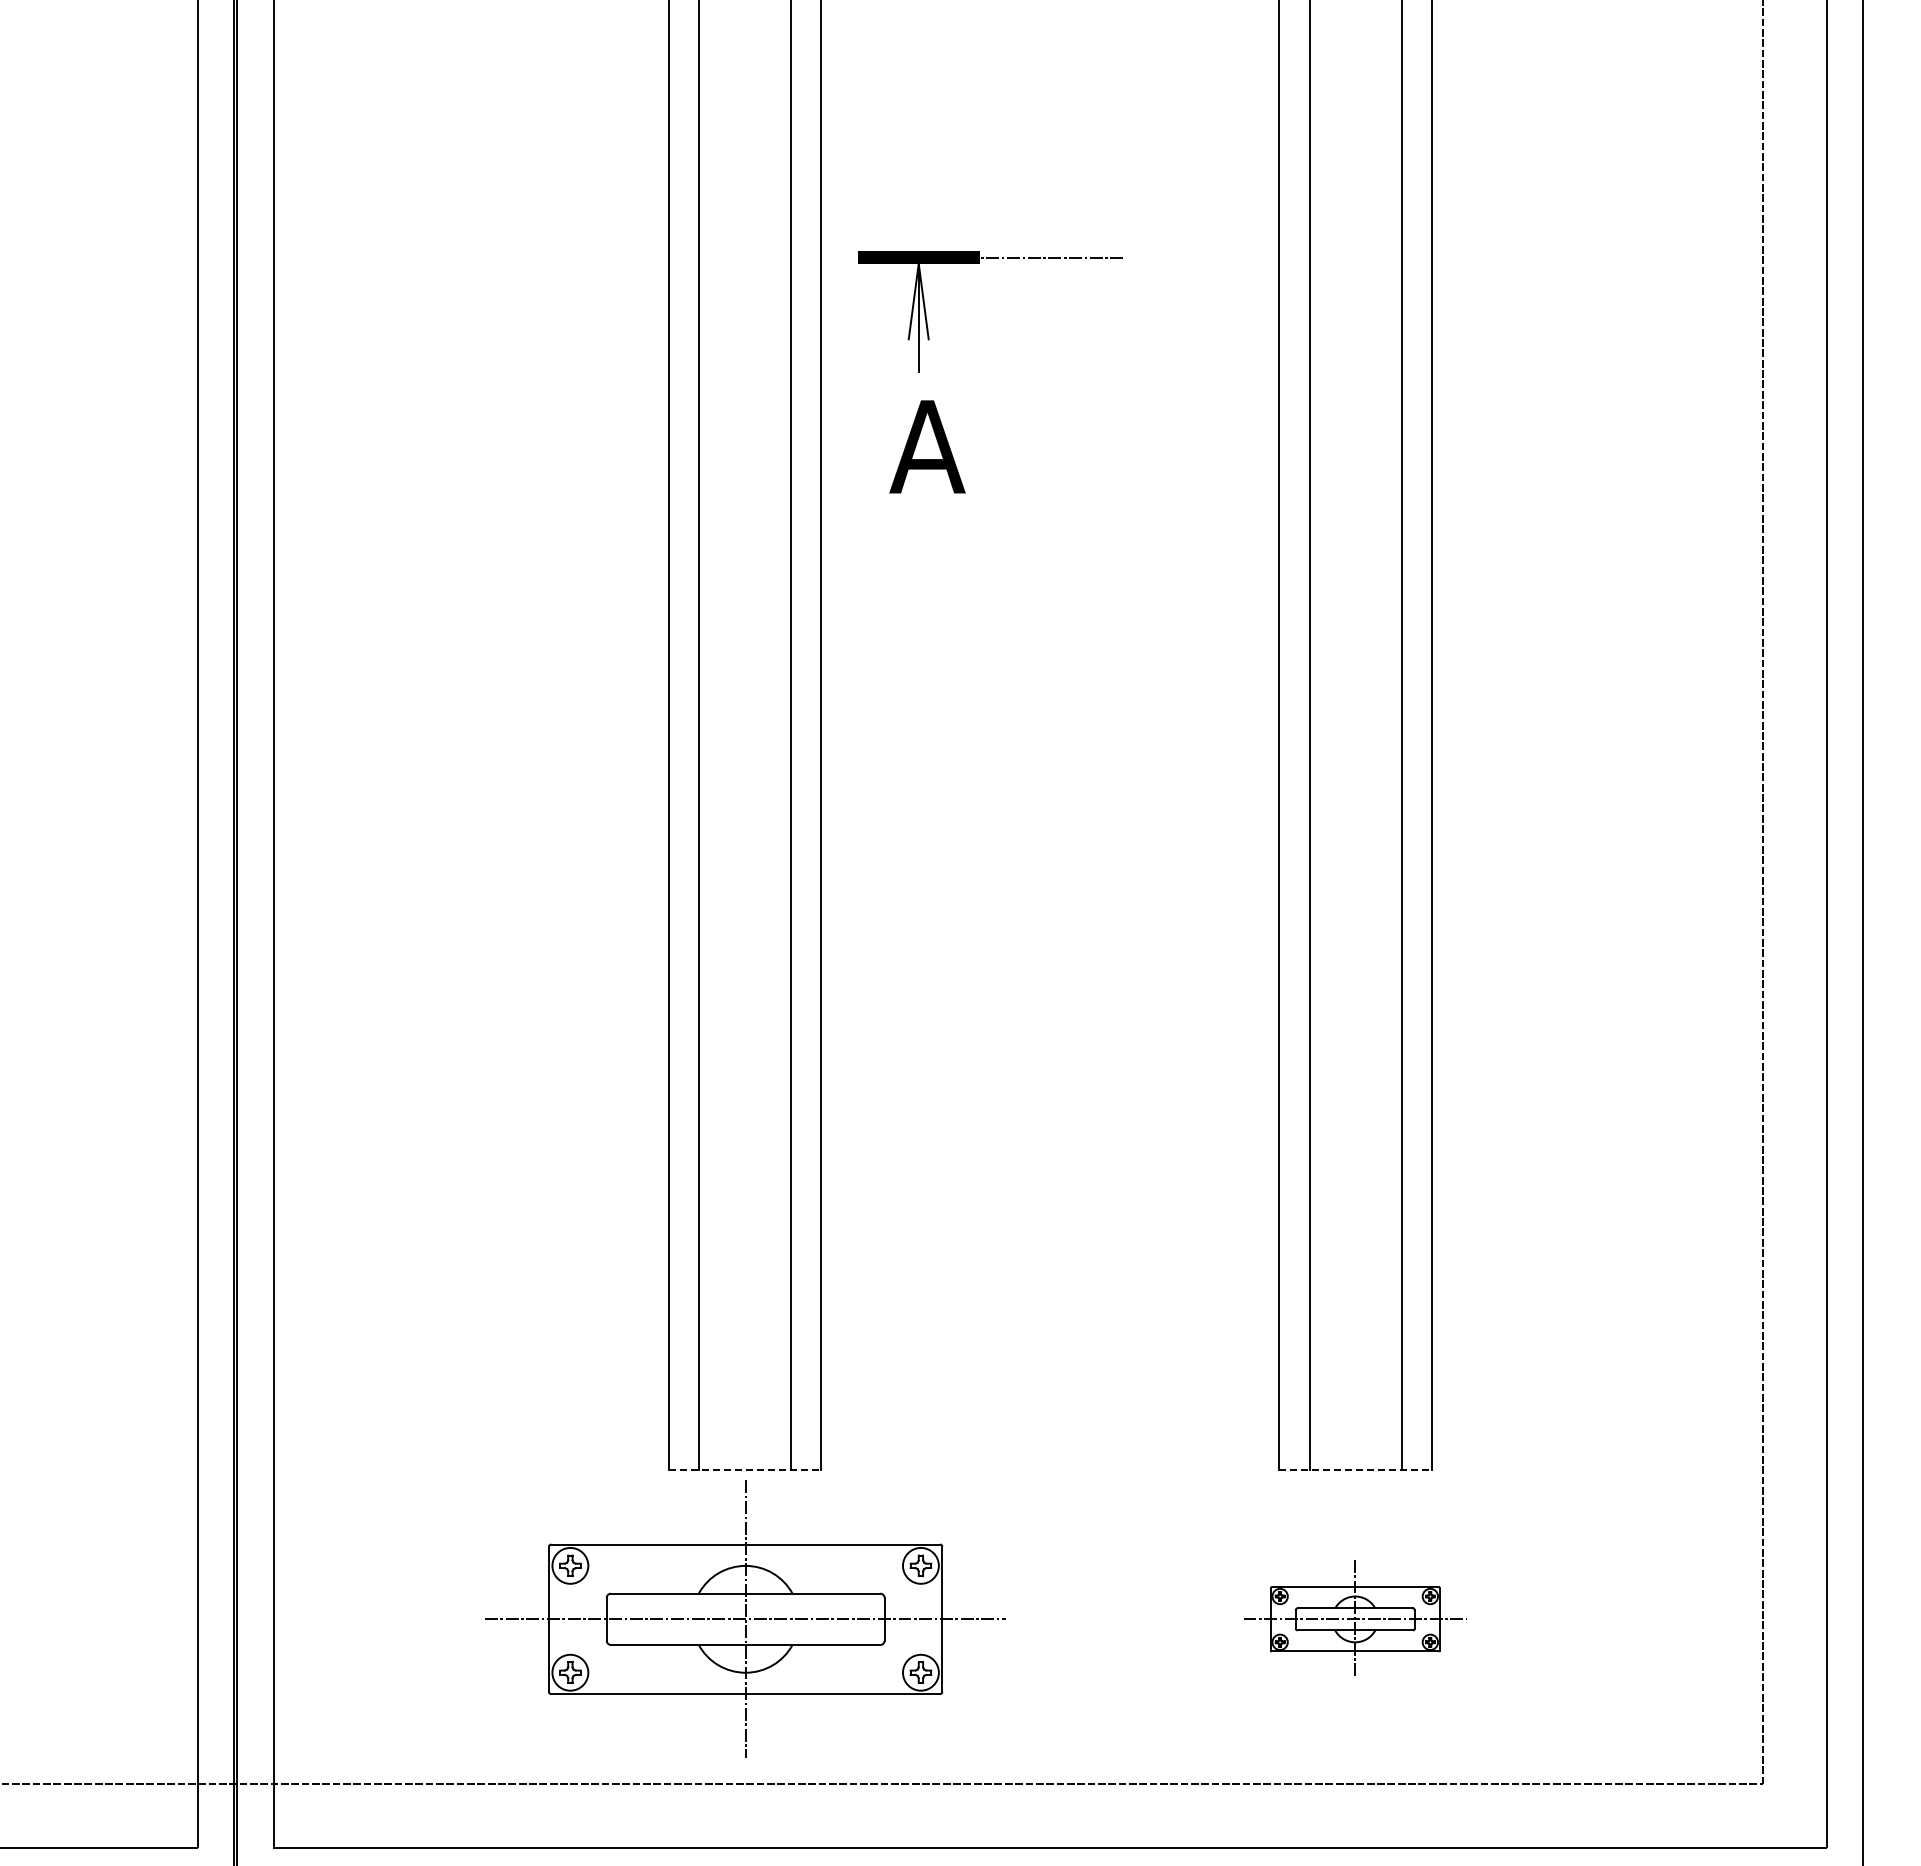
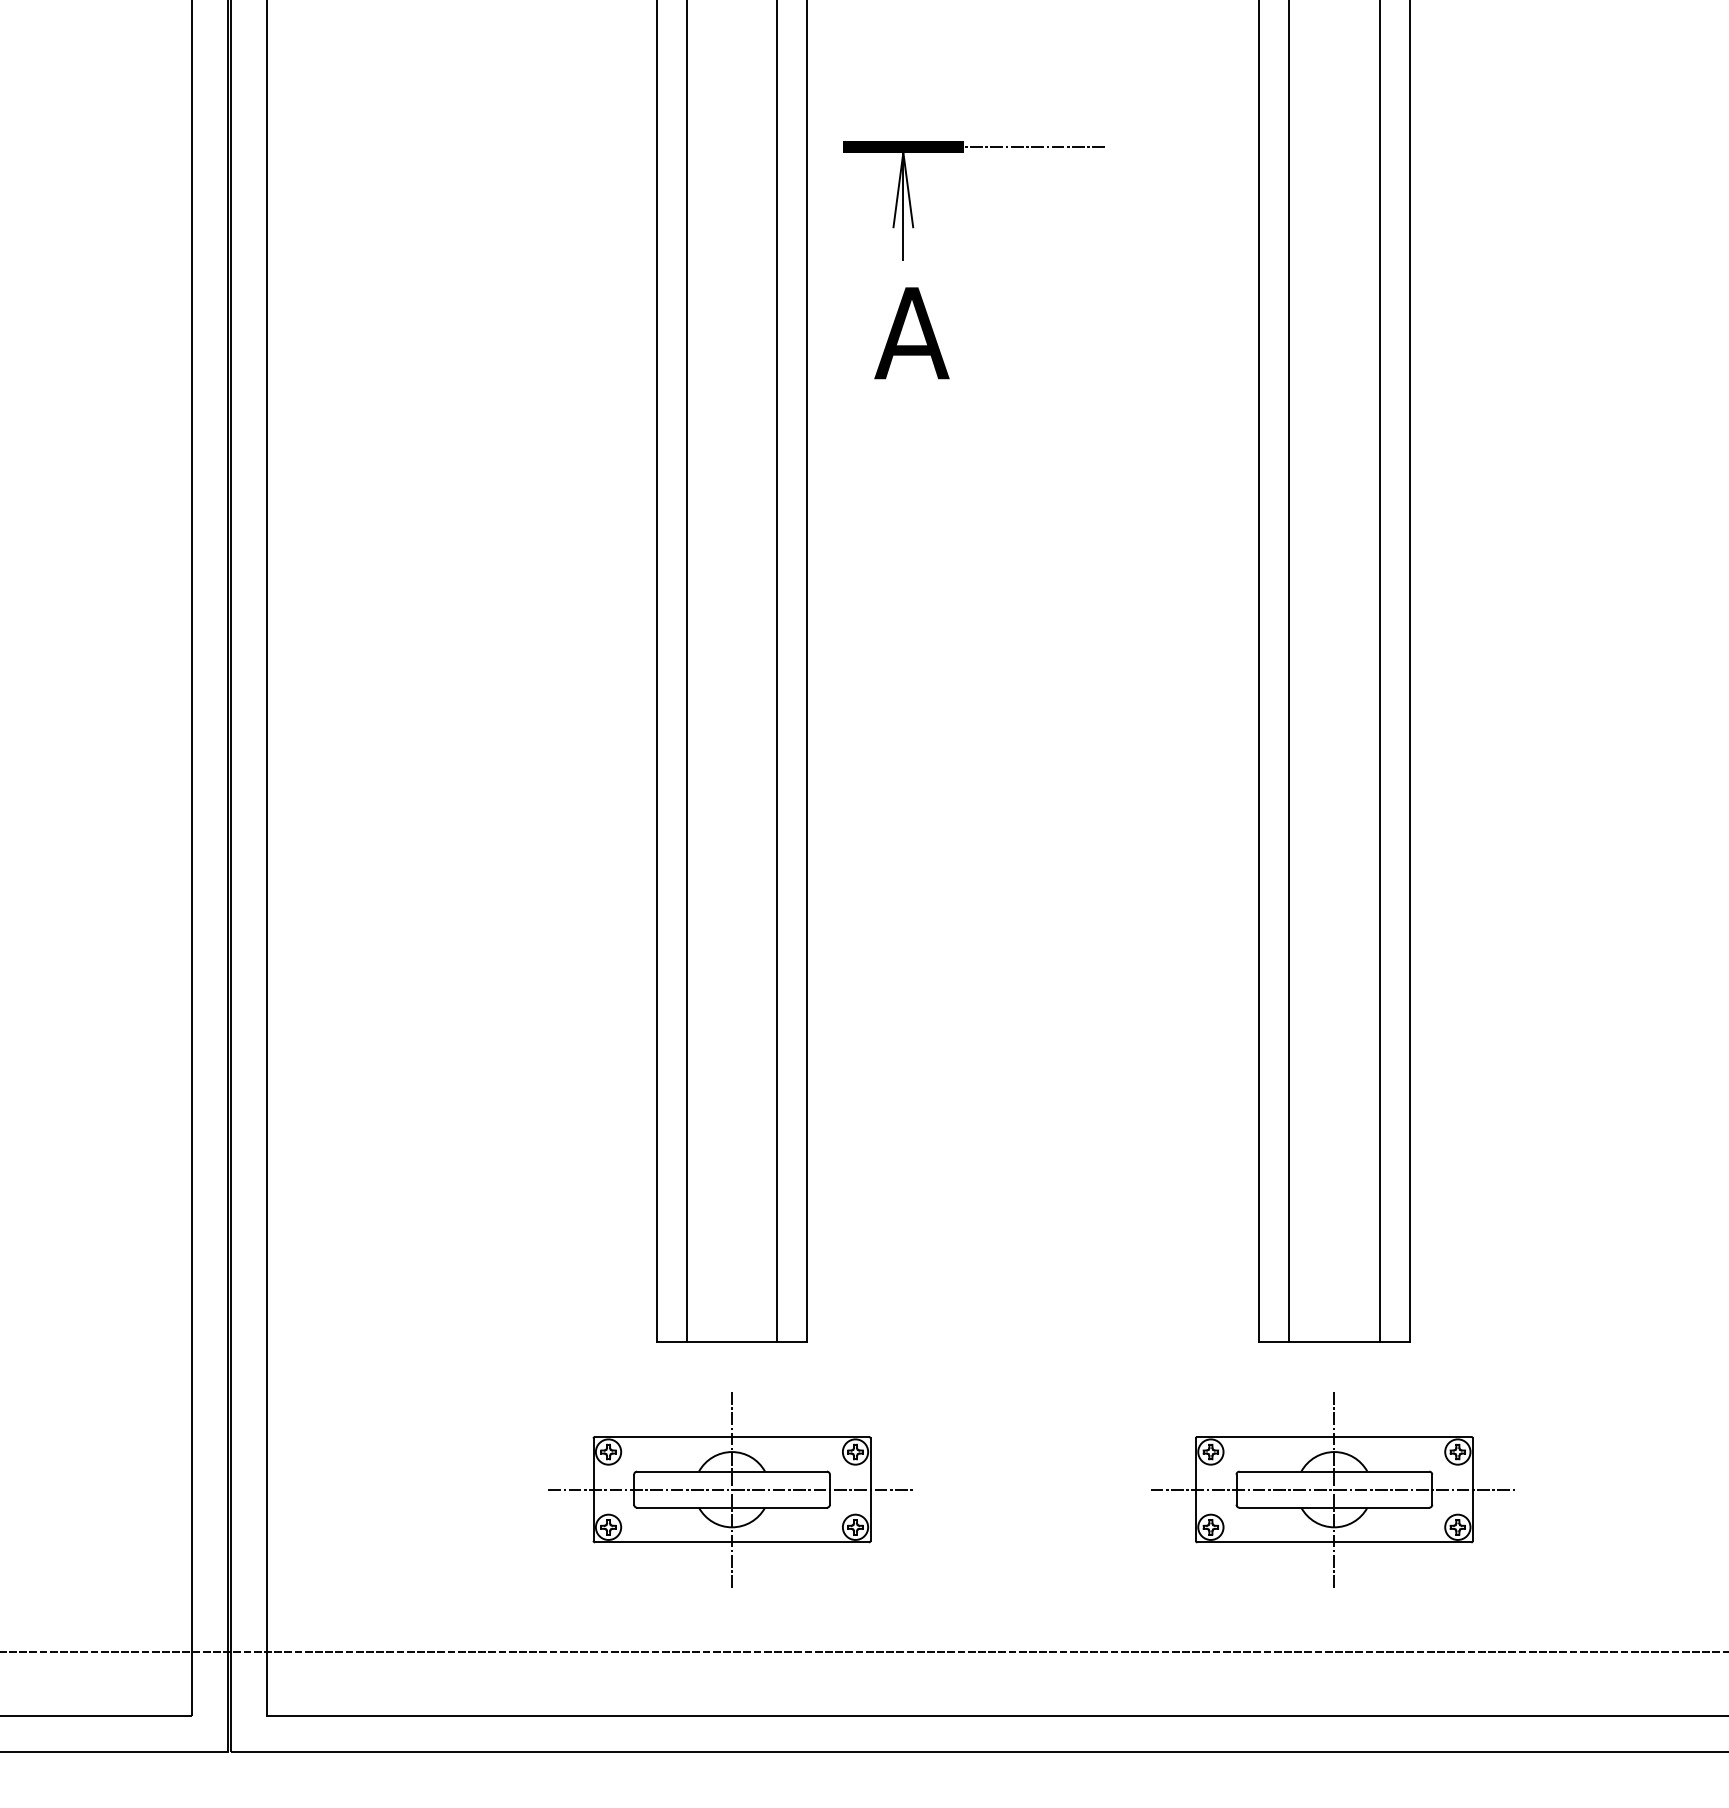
line: (745, 1469) -> (732, 1341), dashed -> solid
line: (1356, 1469) -> (1335, 1341), dashed -> solid
part: (743, 1619) -> (730, 1489), size x0.71
part: (1354, 1619) -> (1333, 1489), size x1.67

